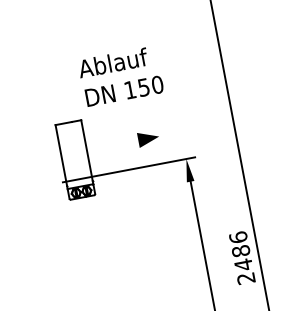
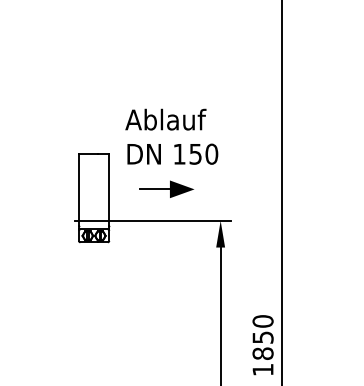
text: (120, 76) -> (171, 136), moved
line: (125, 143) -> (154, 189), added
text: (241, 258) -> (262, 345), 2486 -> 1850

